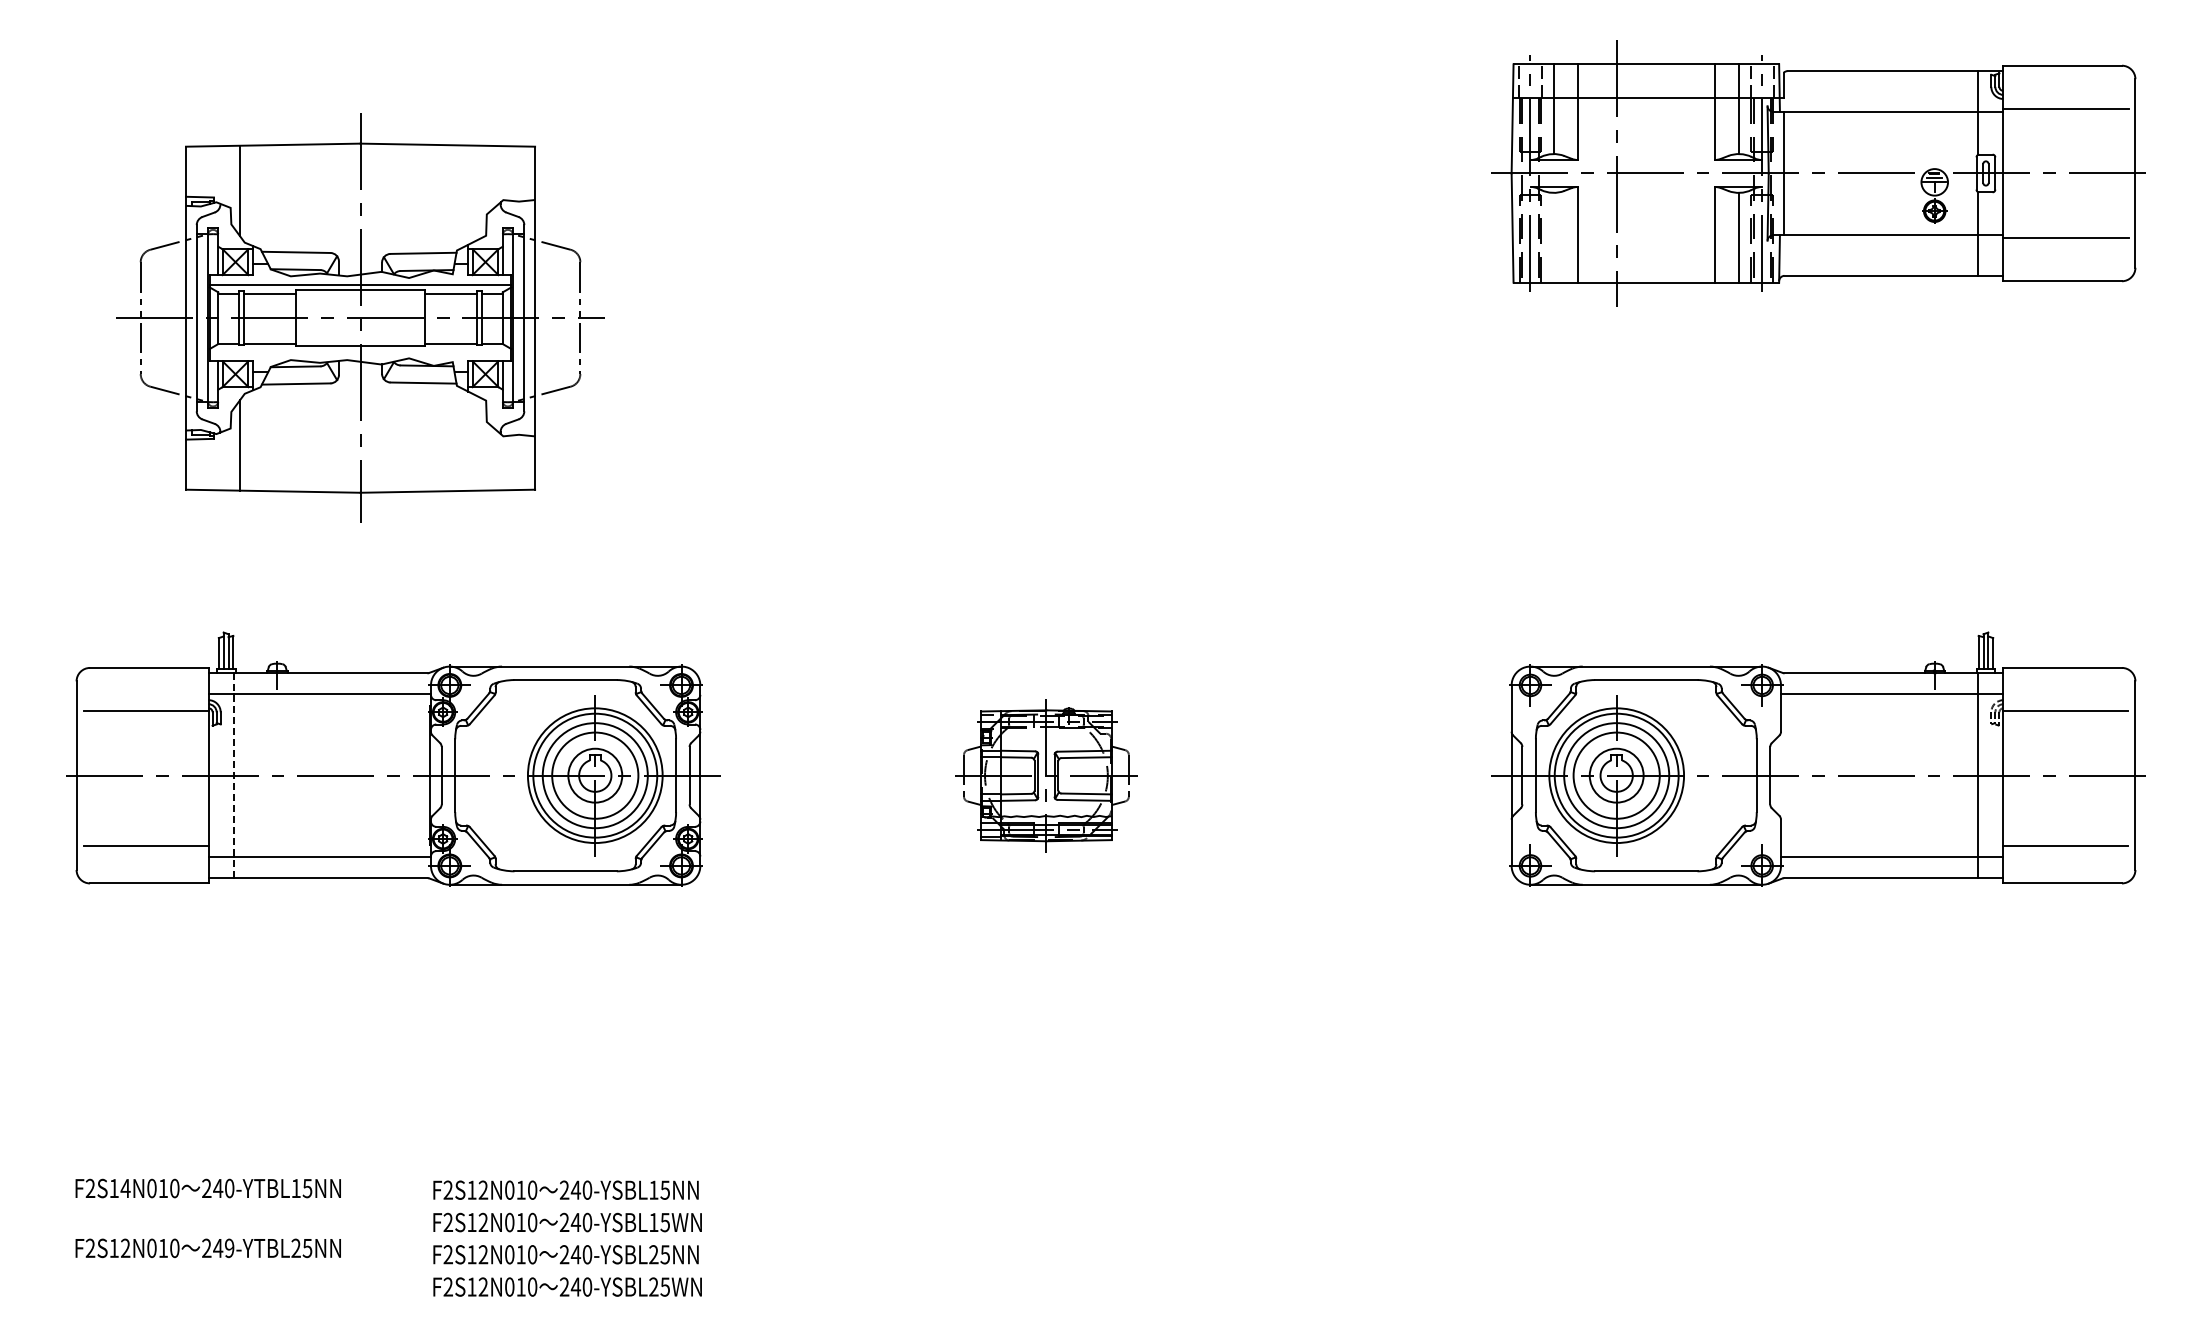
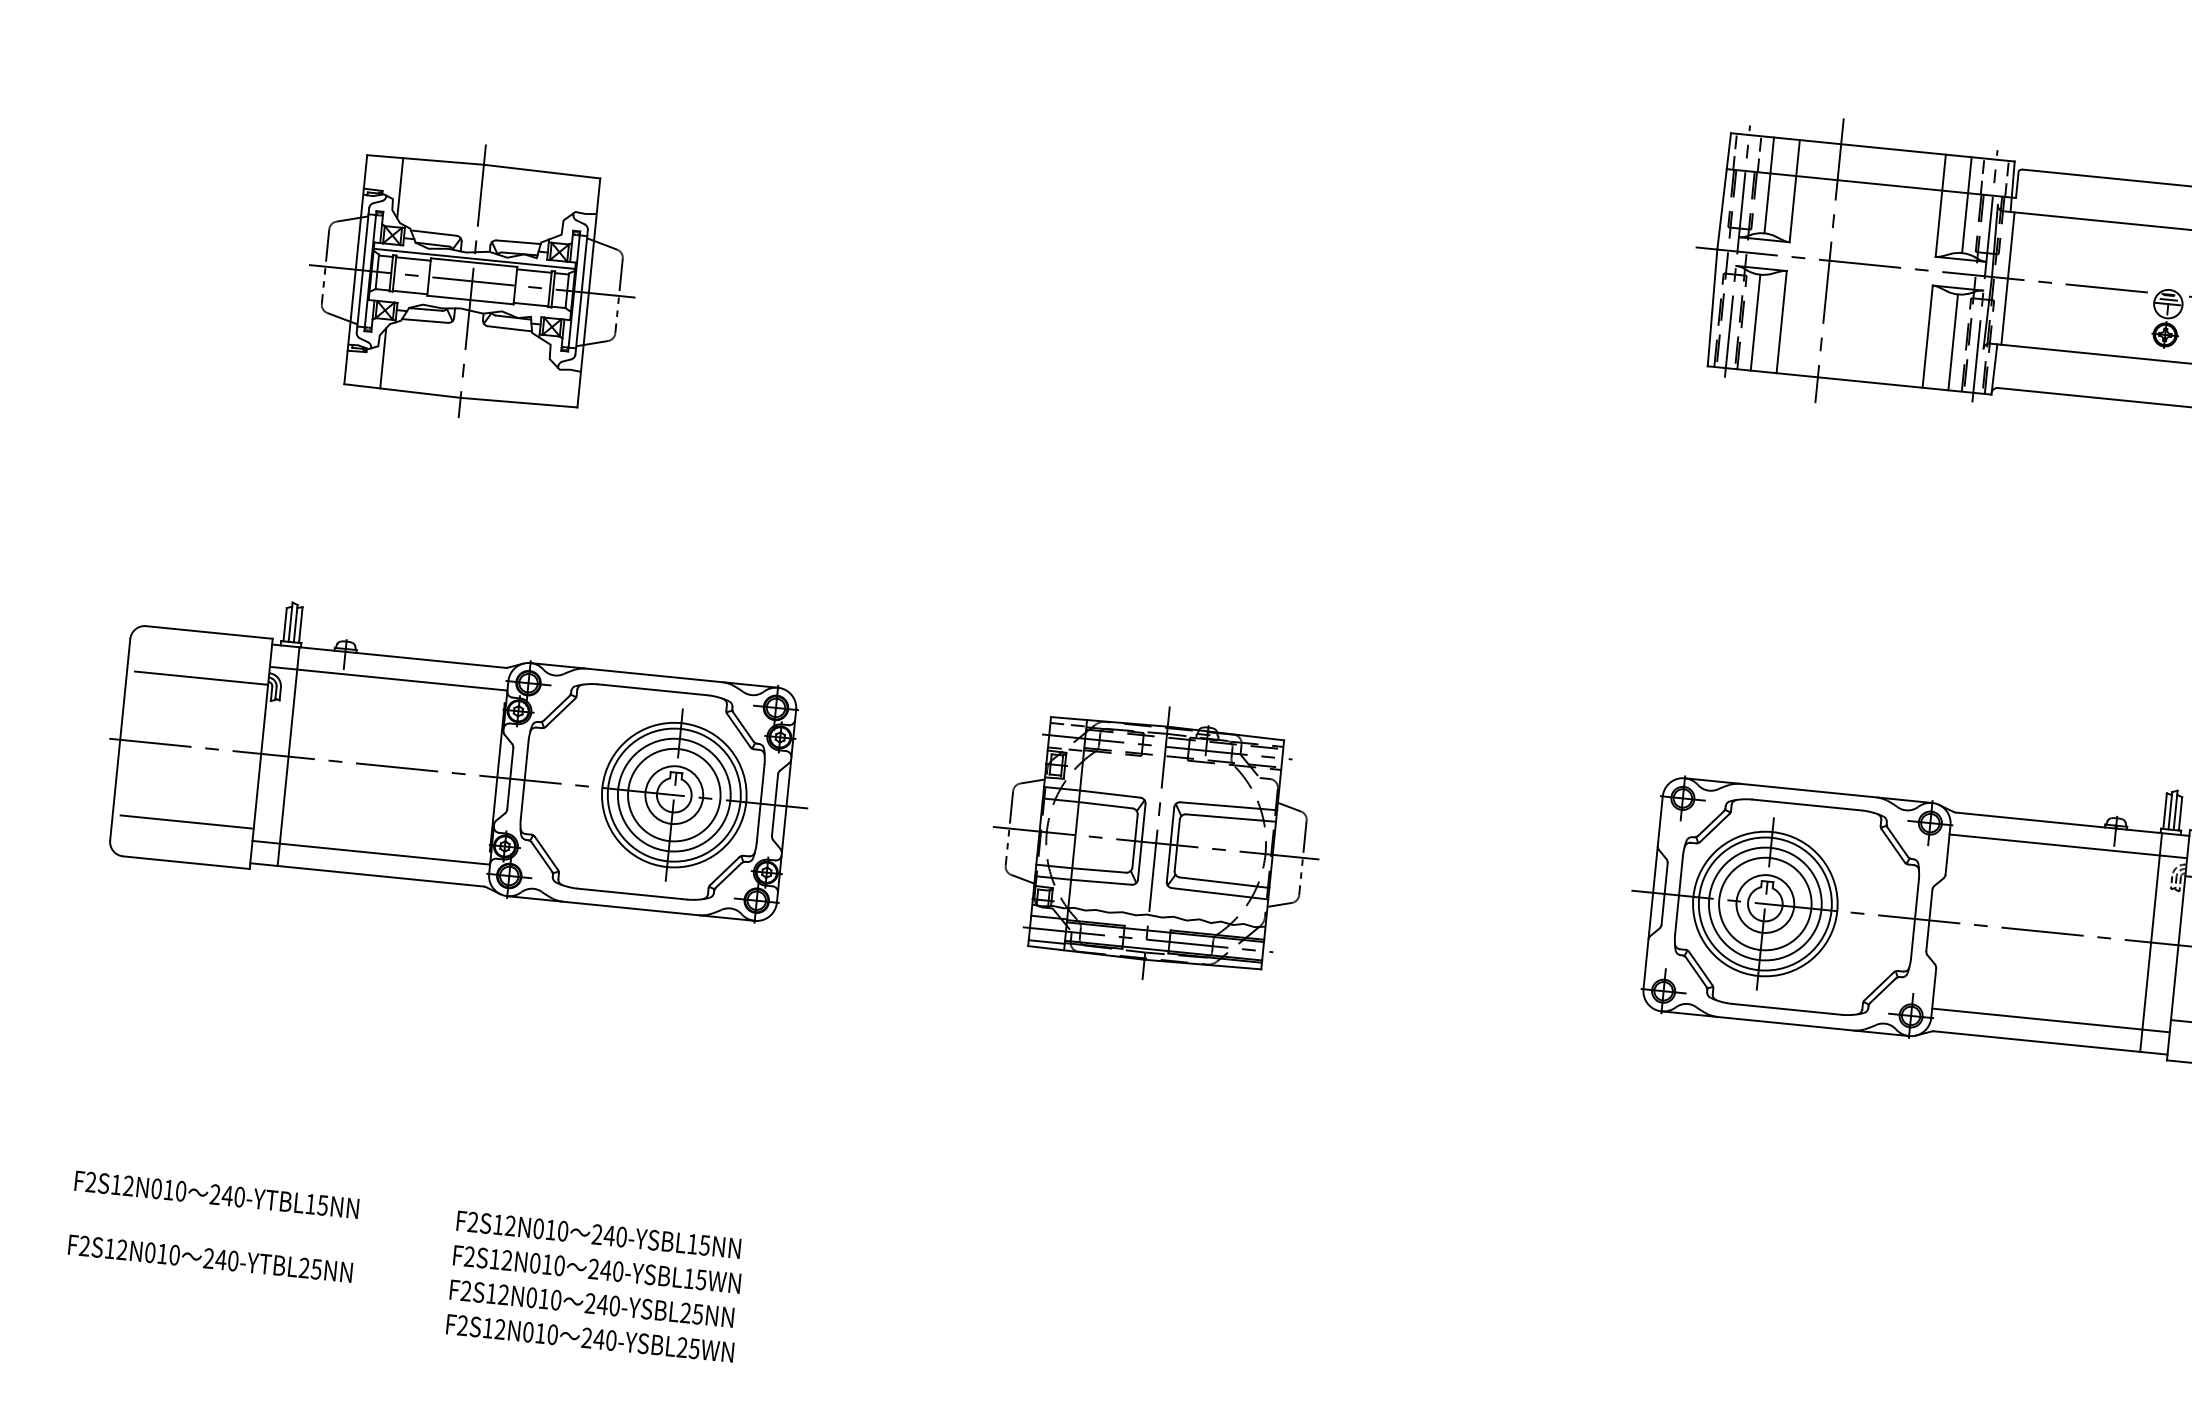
line: (1553, 237) -> (1755, 322), added
part: (360, 317) -> (472, 280), size x0.62
part: (1046, 775) -> (1156, 843), size x1.67
line: (234, 776) -> (288, 757), dashed -> solid
text: (125, 1187) -> (128, 1184), F2S14N010 -> F2S12N010
text: (229, 1248) -> (233, 1261), 249-YTBL25NN -> 240-YTBL25NN

